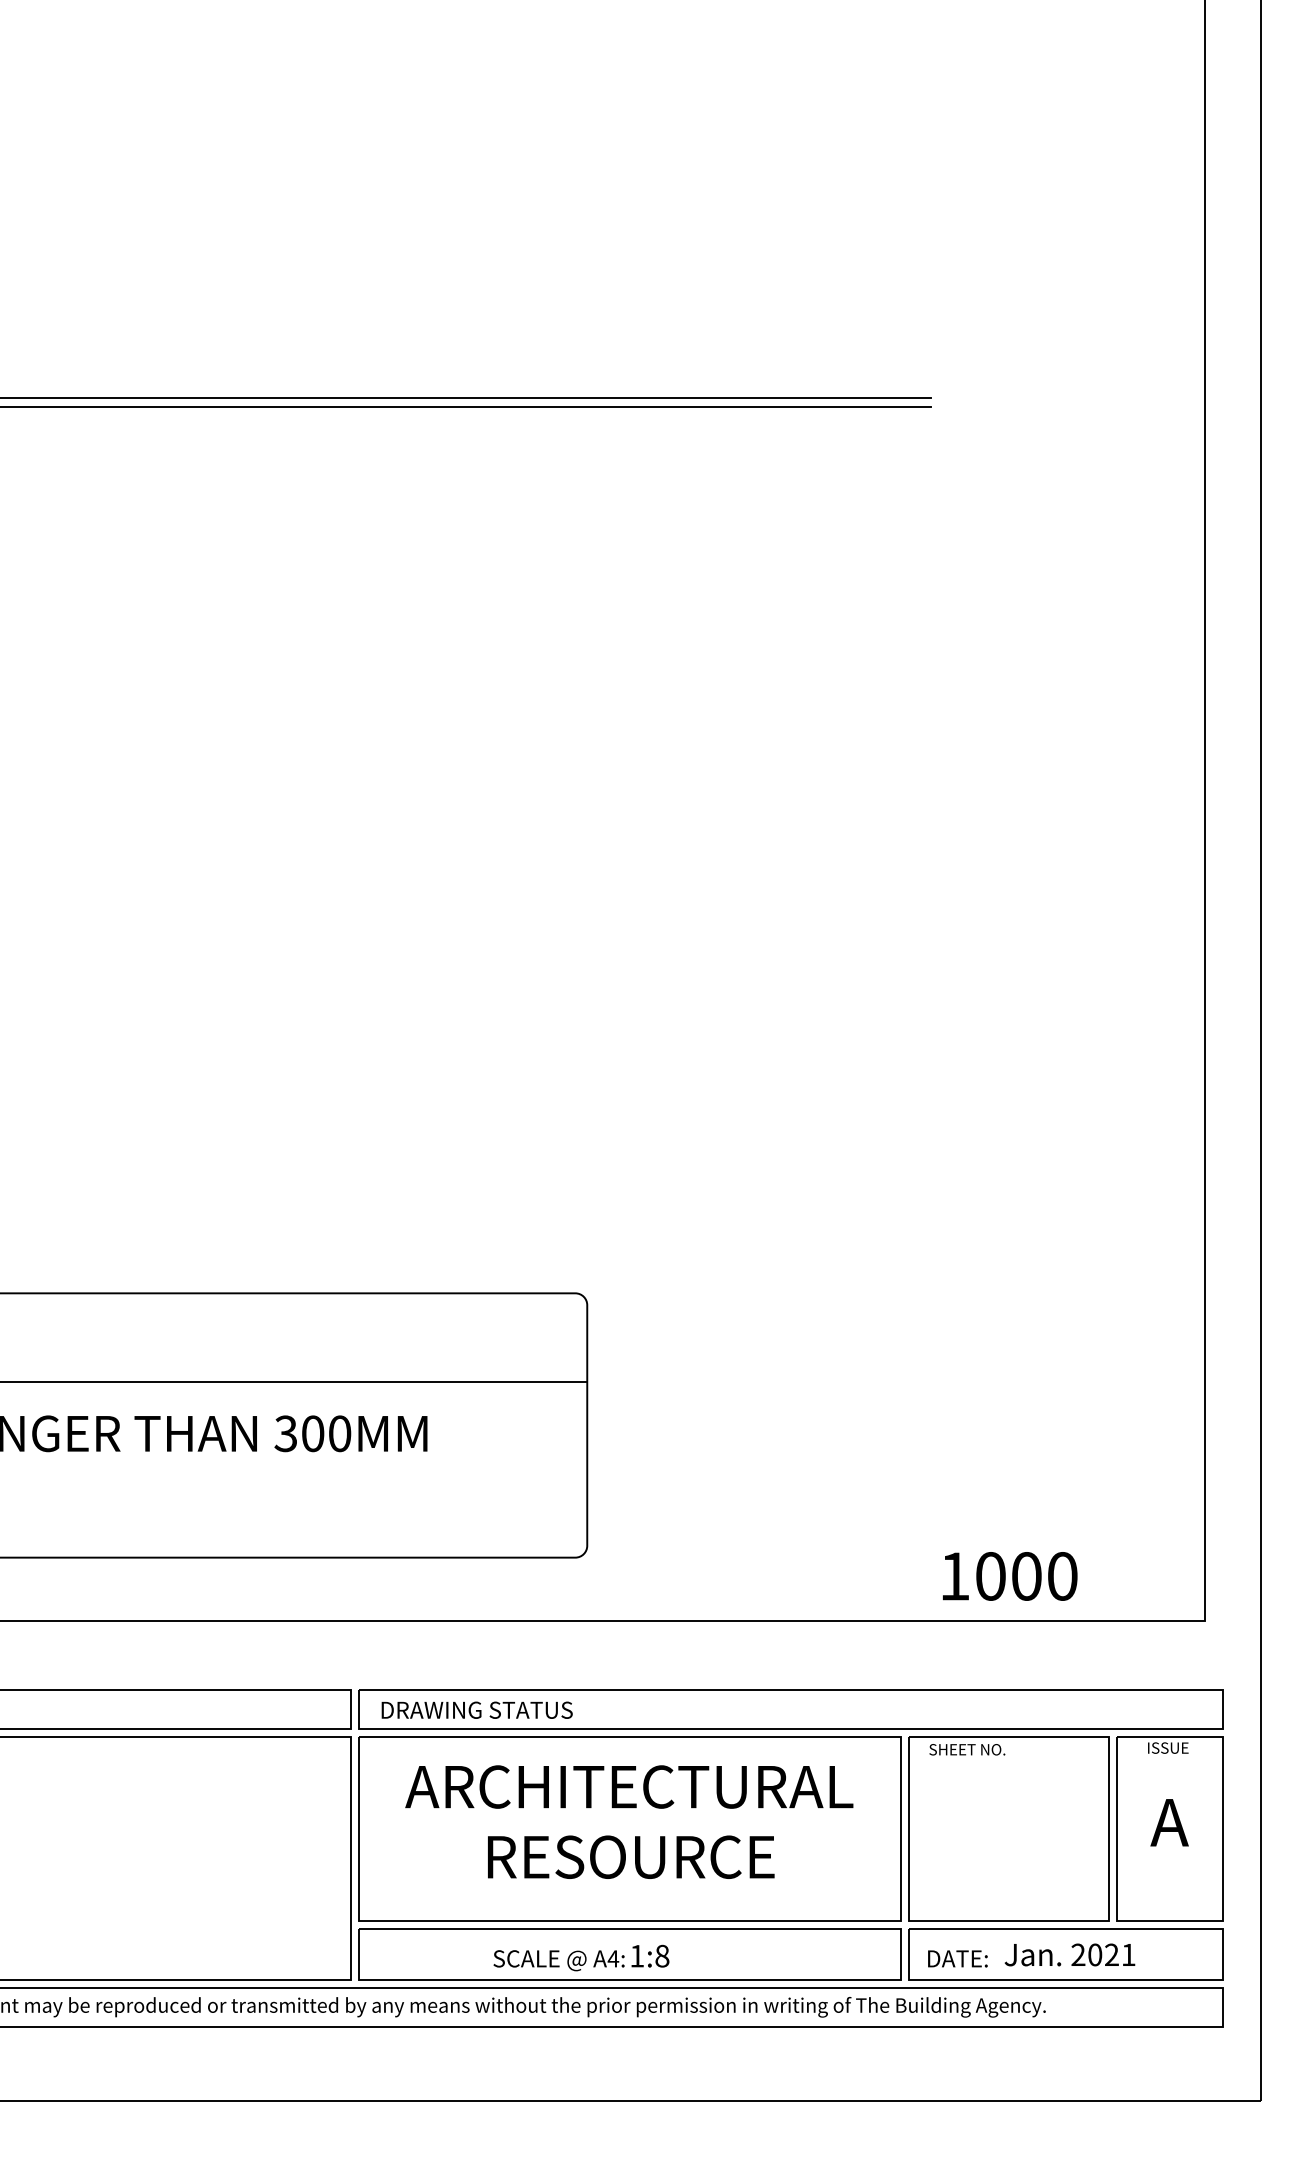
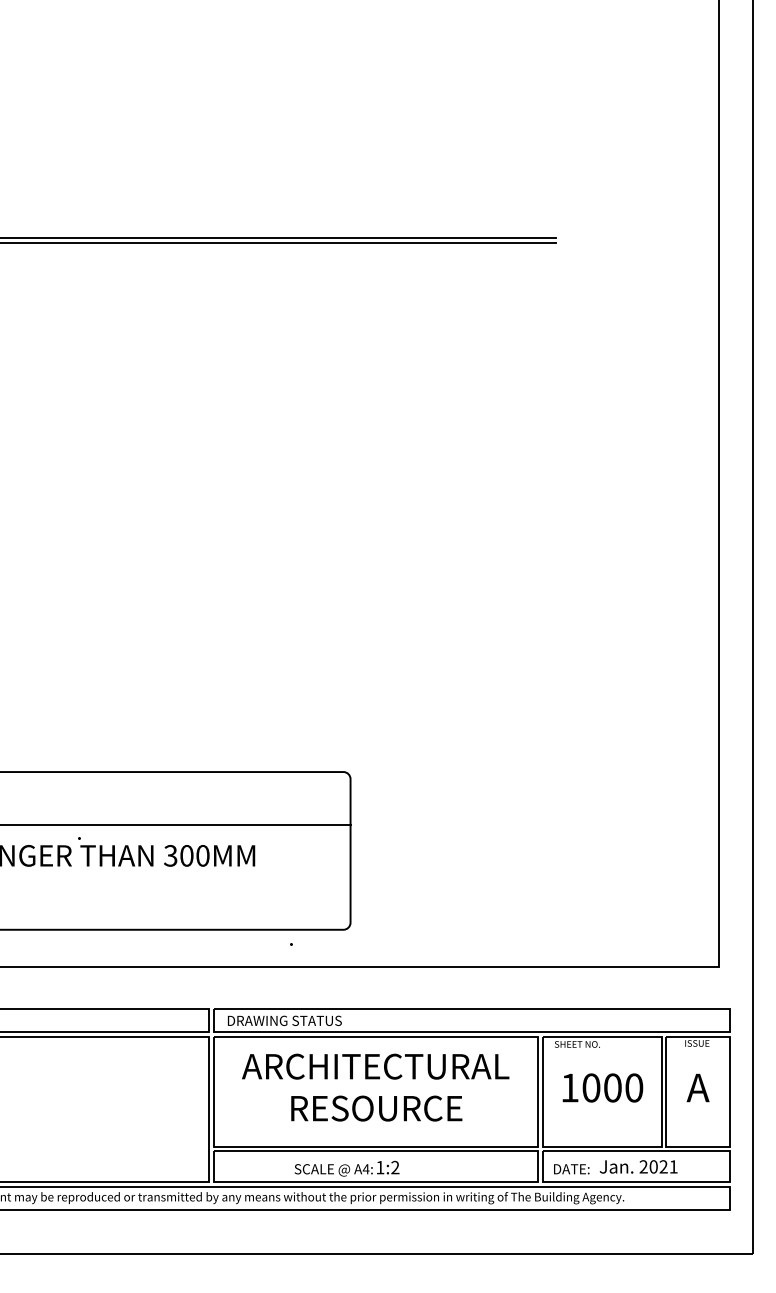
text: (1009, 1575) -> (602, 1087), moved
text: (662, 1955) -> (395, 1167), 1:8 -> 1:2

